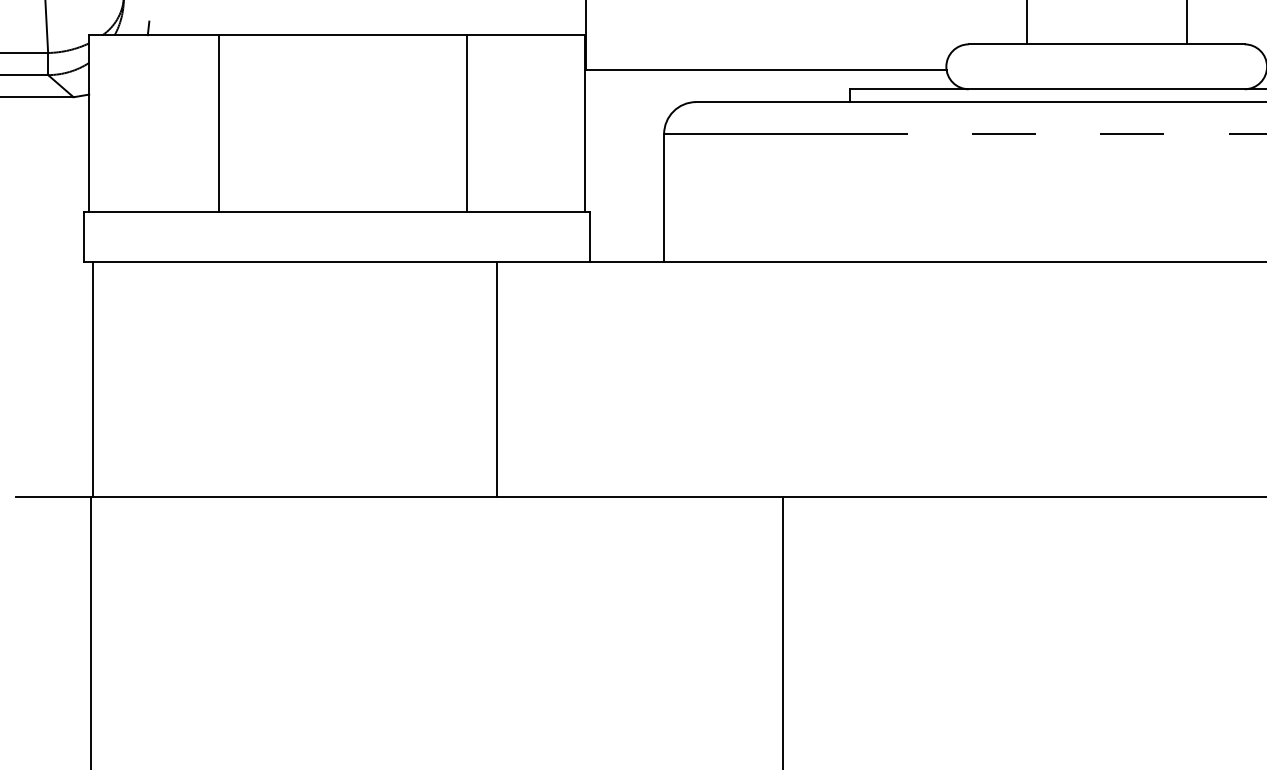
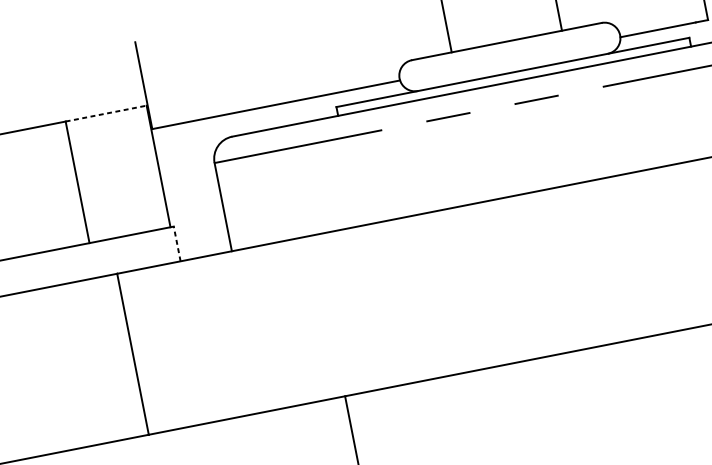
line: (525, 35) -> (105, 113), solid -> dashed
line: (589, 236) -> (177, 243), solid -> dashed

